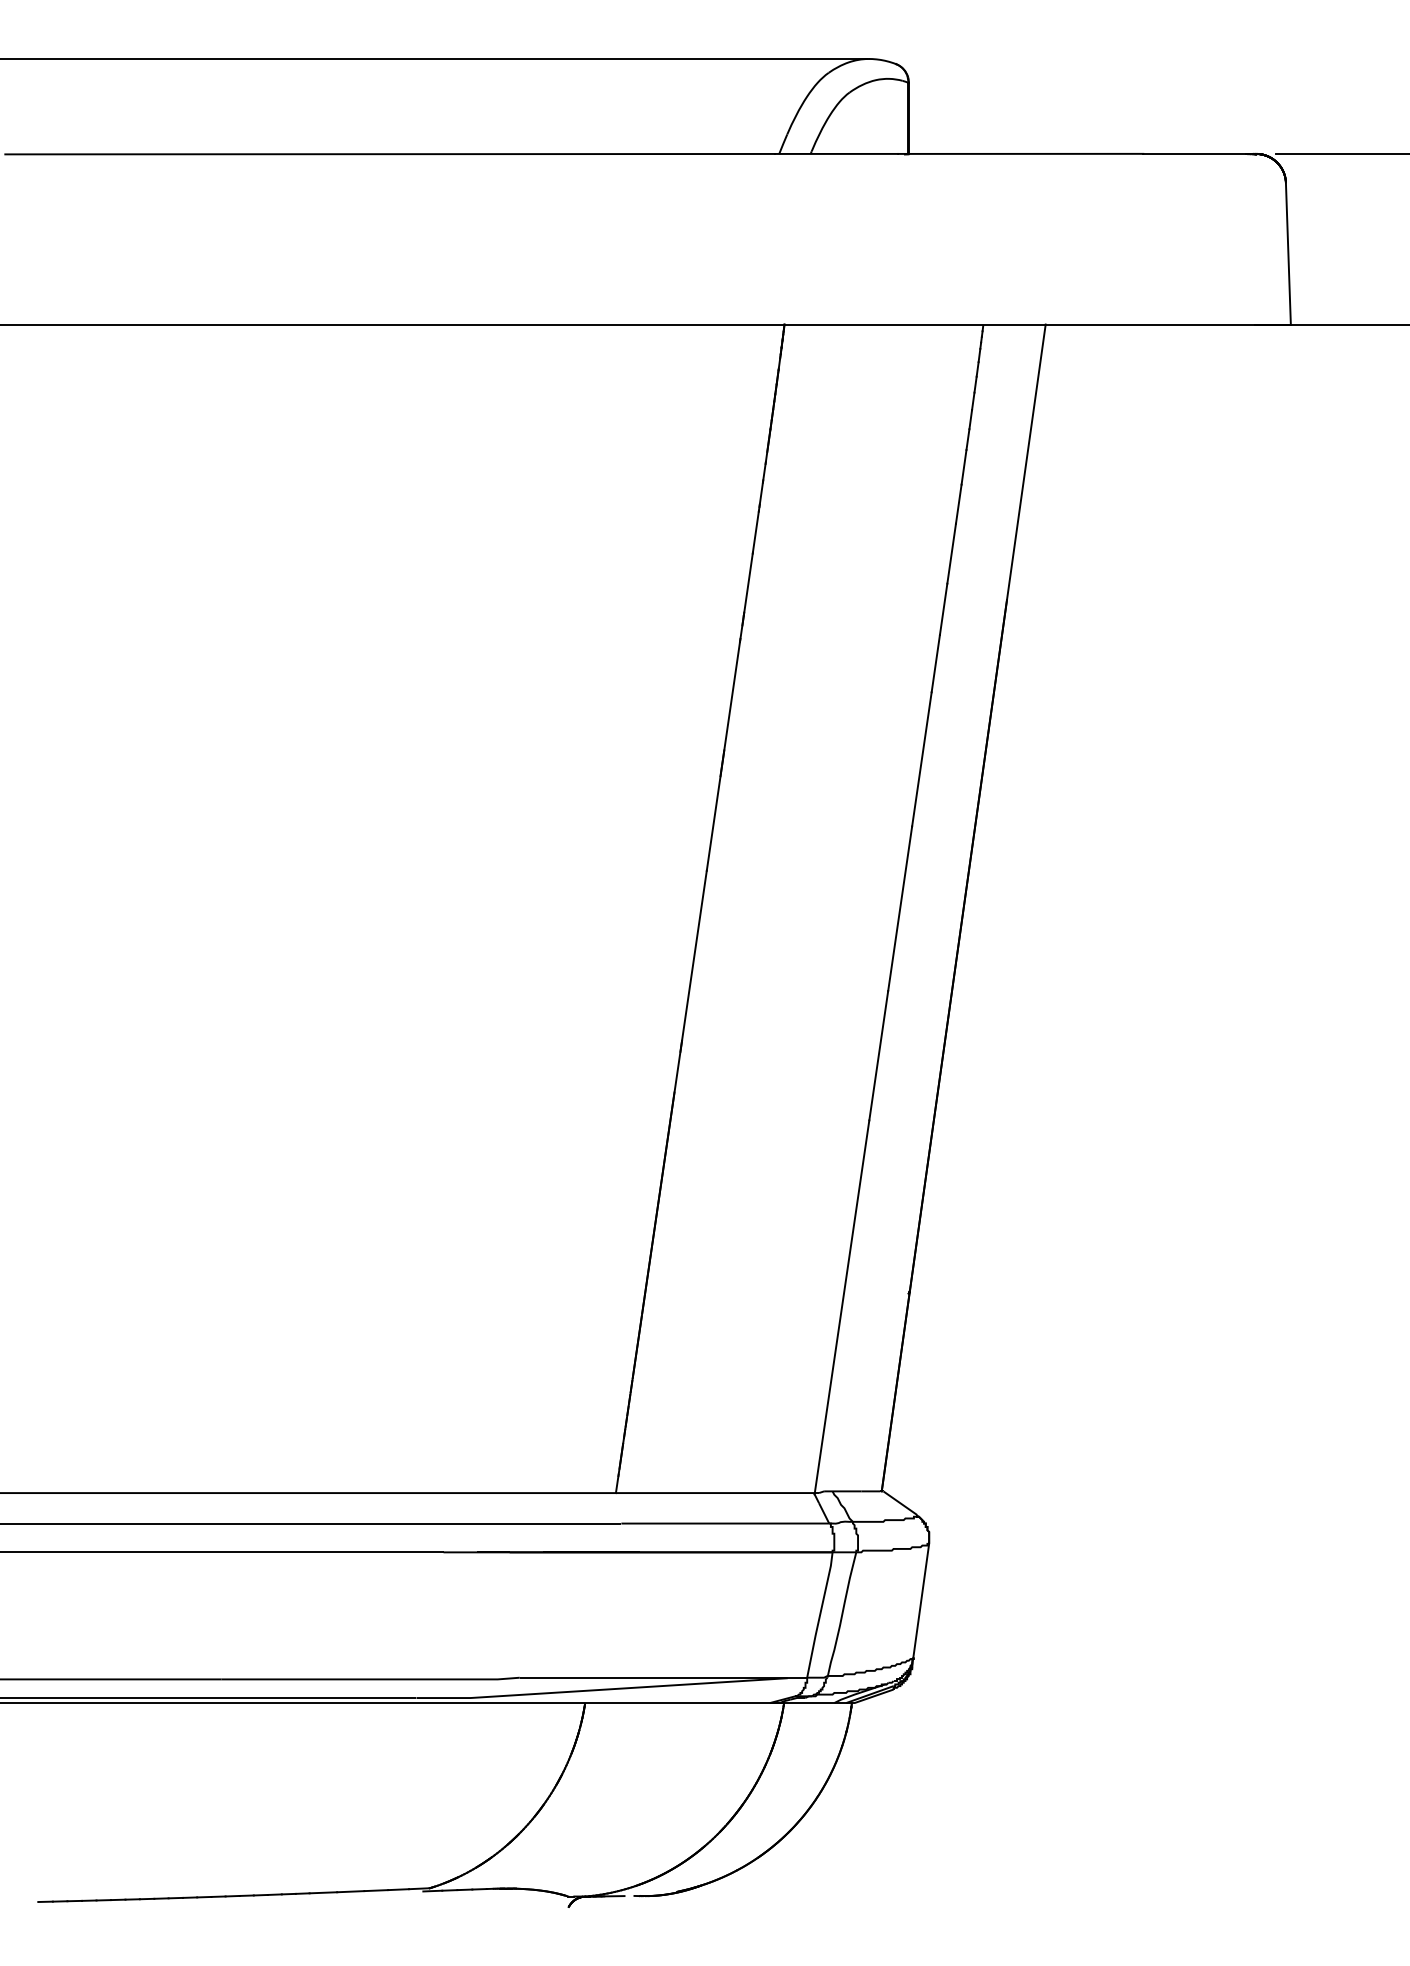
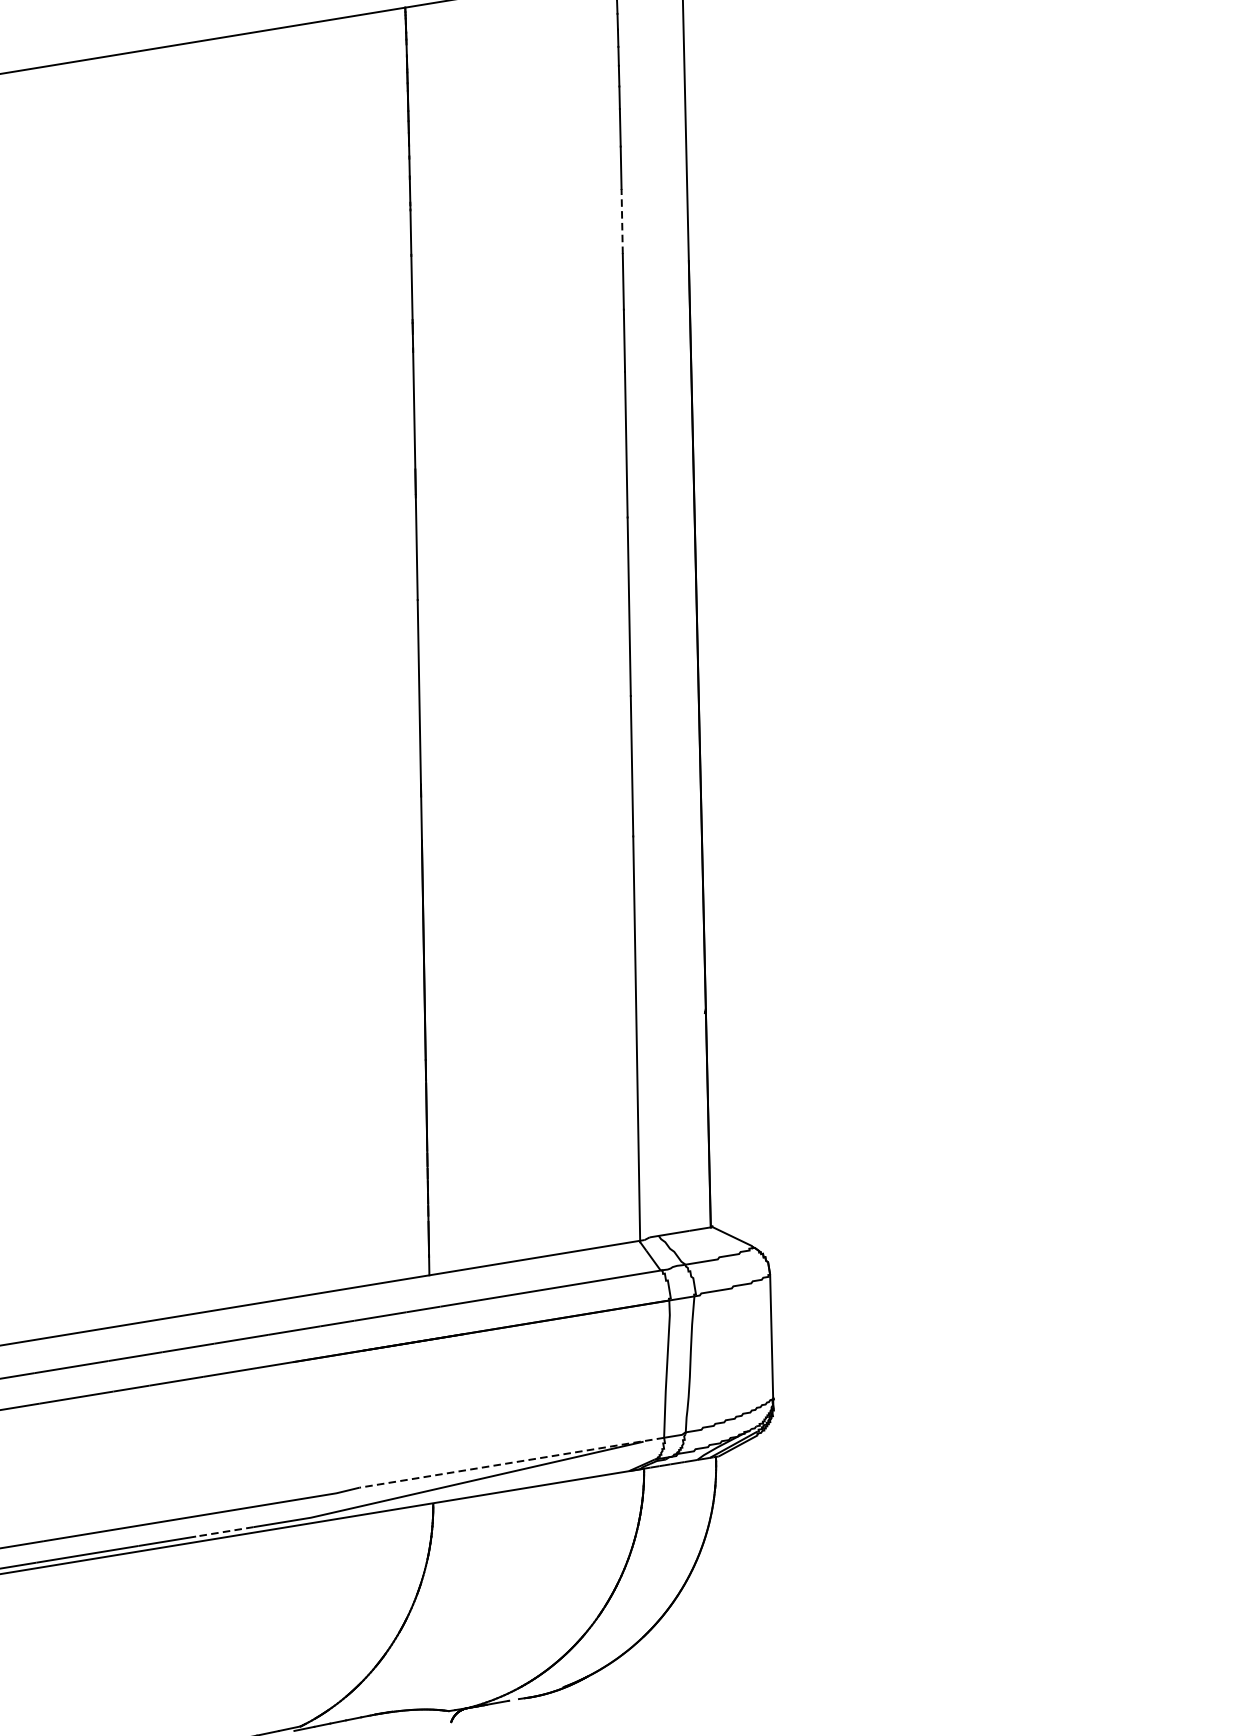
line: (951, 553) -> (621, 221), solid -> dashed
line: (663, 1677) -> (511, 1462), solid -> dashed
line: (388, 1698) -> (224, 1532), solid -> dashed

